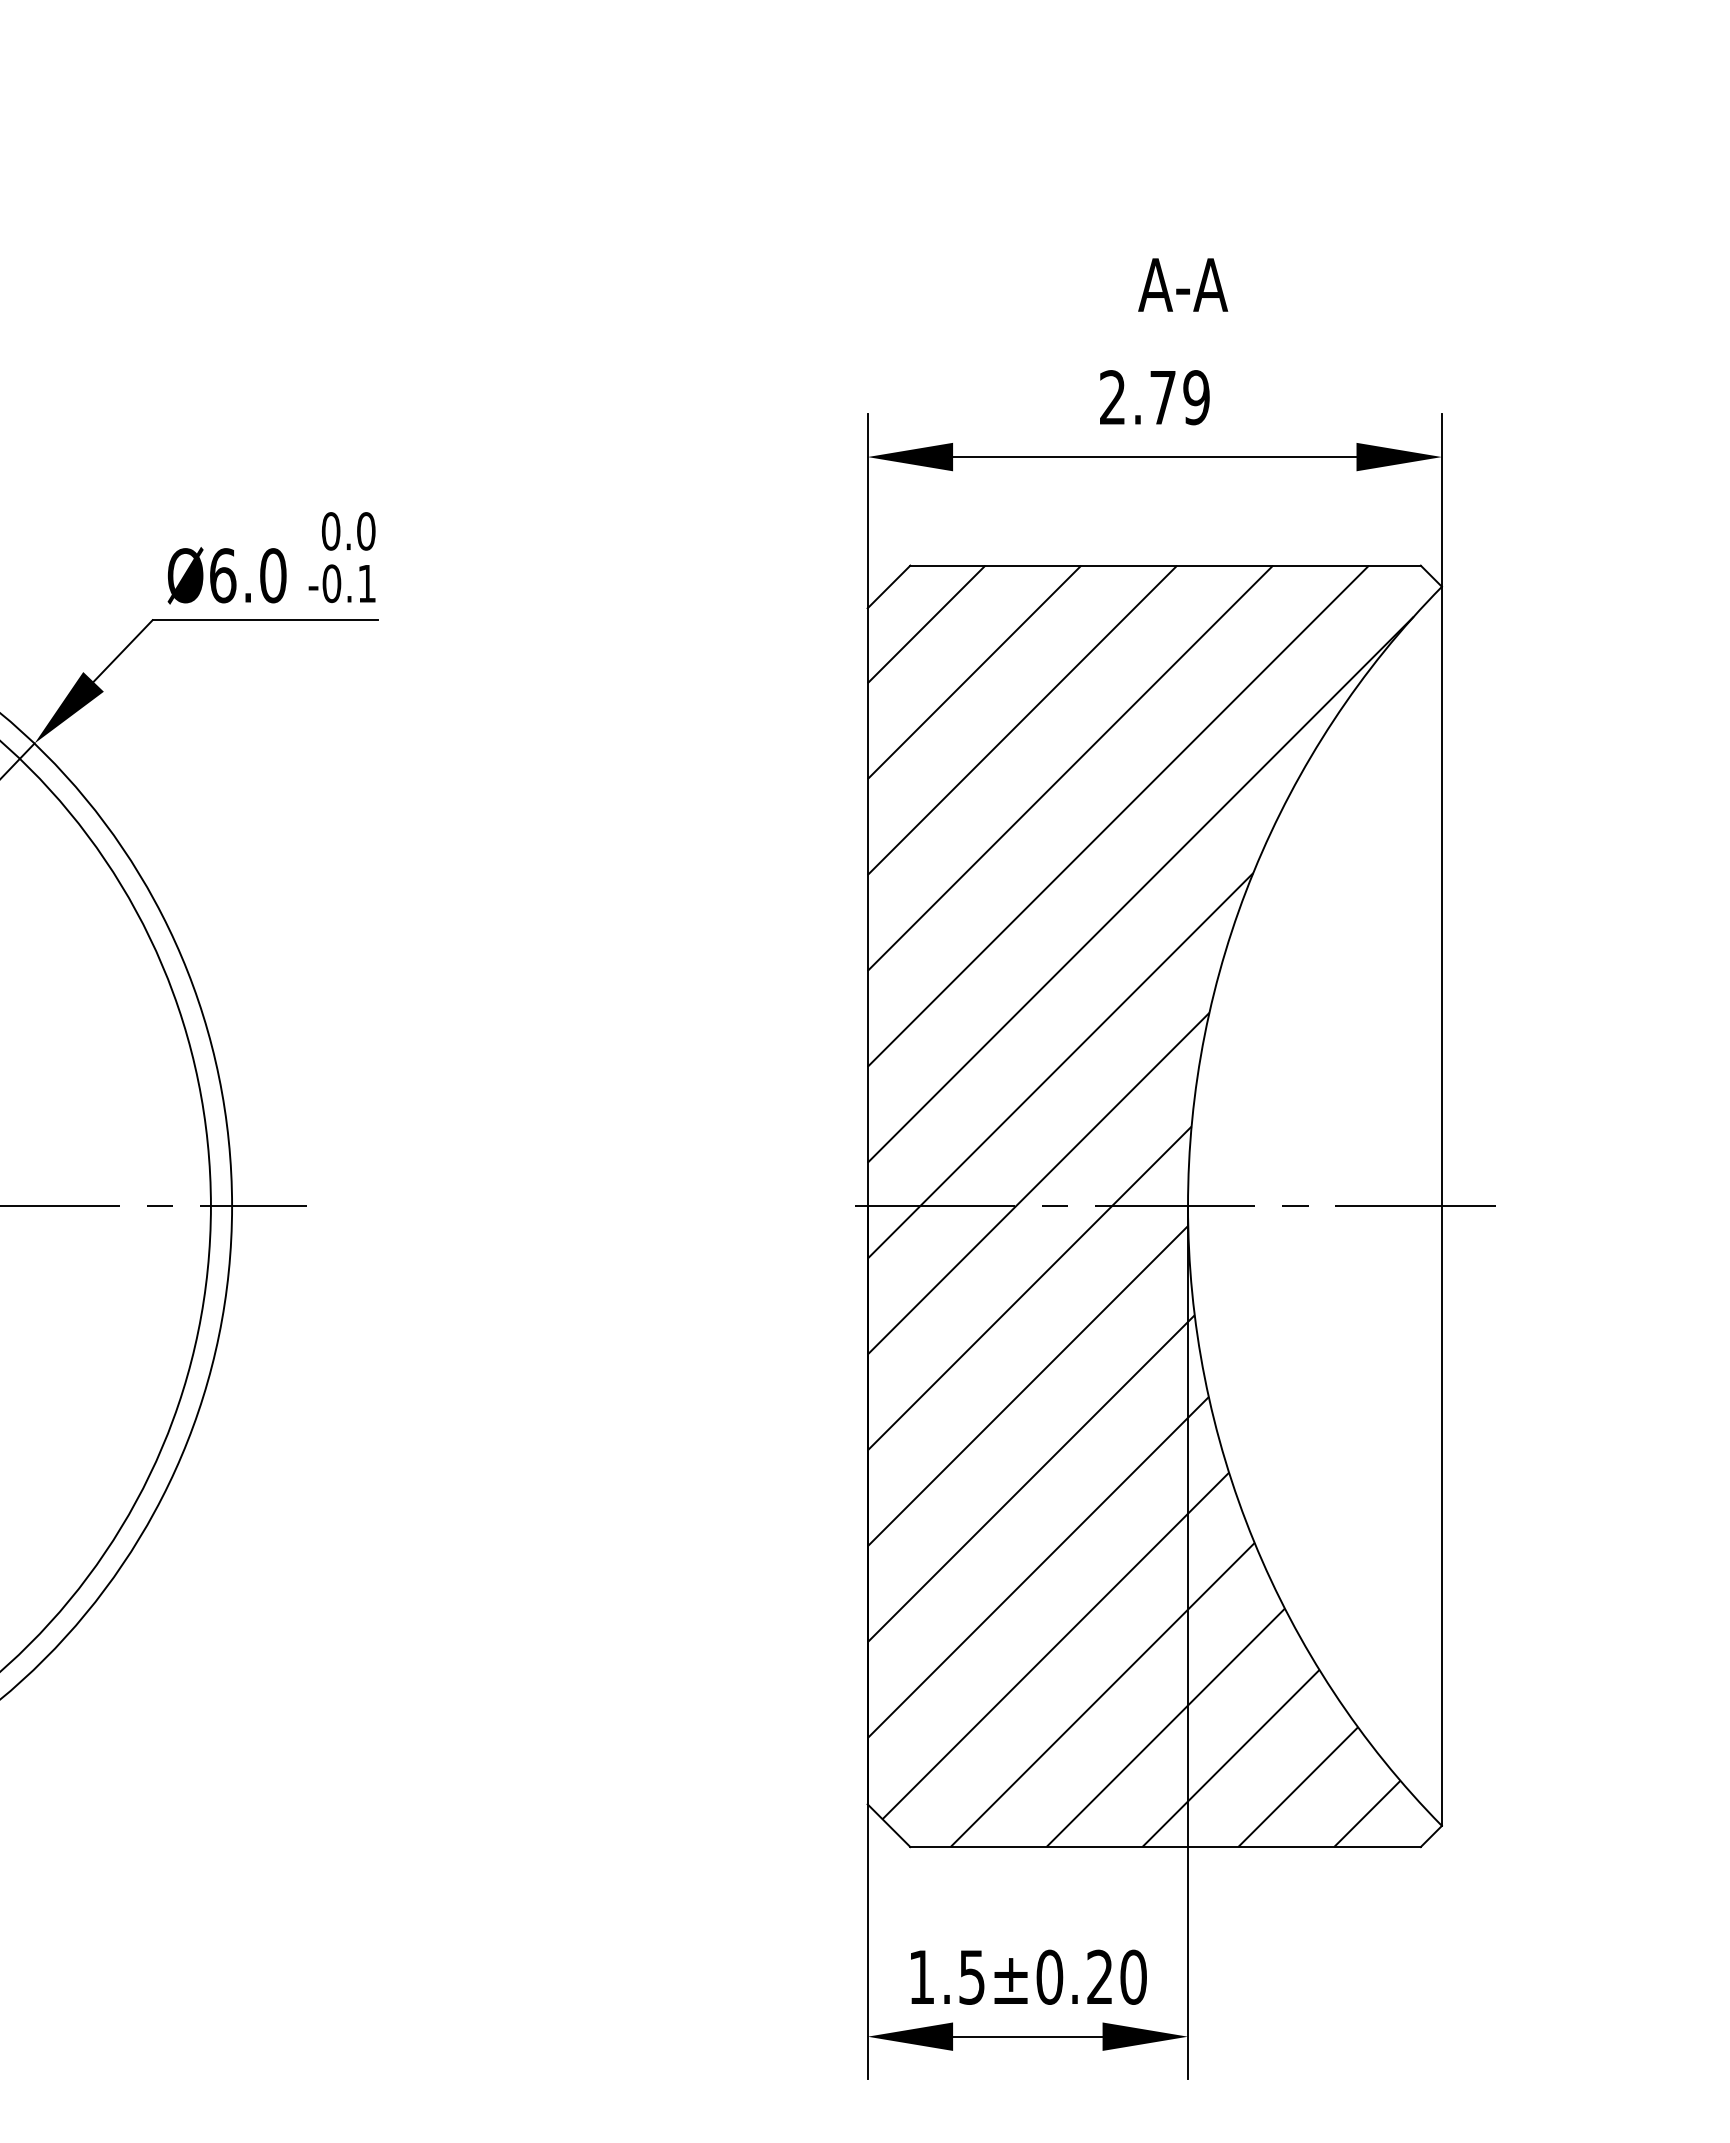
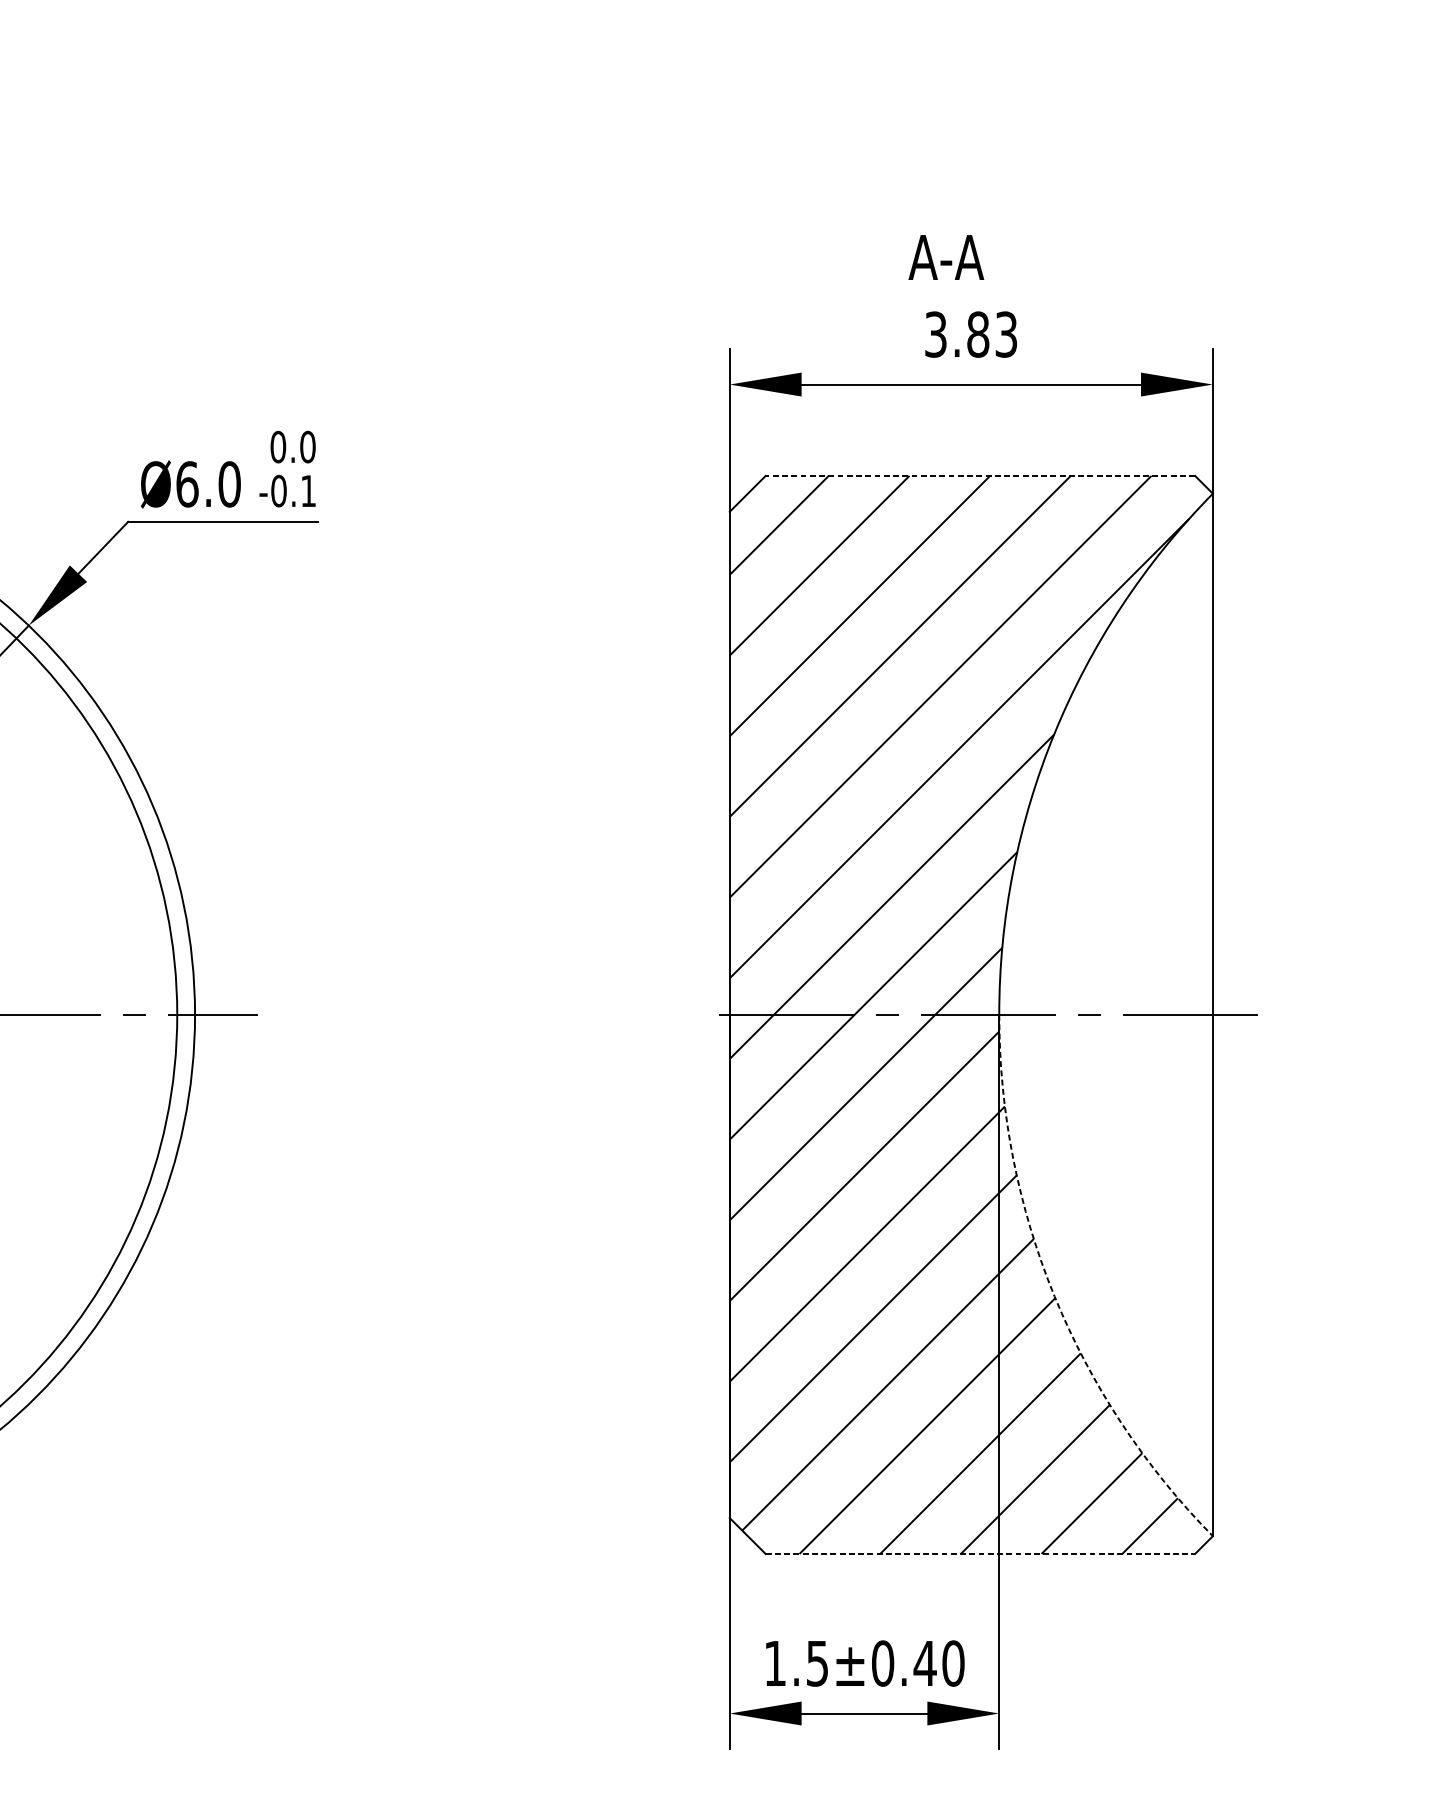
text: (1183, 284) -> (946, 257), moved
text: (1154, 397) -> (971, 334), 2.79 -> 3.83
line: (1165, 565) -> (980, 475), solid -> dashed
arc: (1253, 1541) -> (1054, 1296), solid -> dashed
line: (1166, 1847) -> (981, 1554), solid -> dashed
text: (1099, 1976) -> (924, 1662), 1.5±0.20 -> 1.5±0.40

